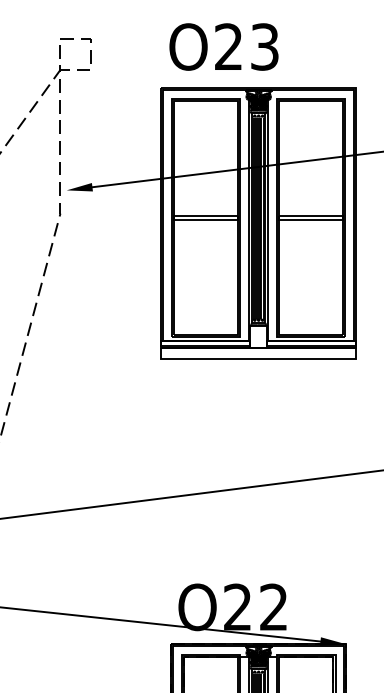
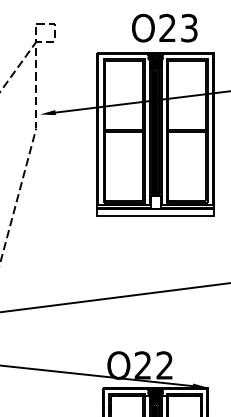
text: (223, 45) -> (164, 27), moved

